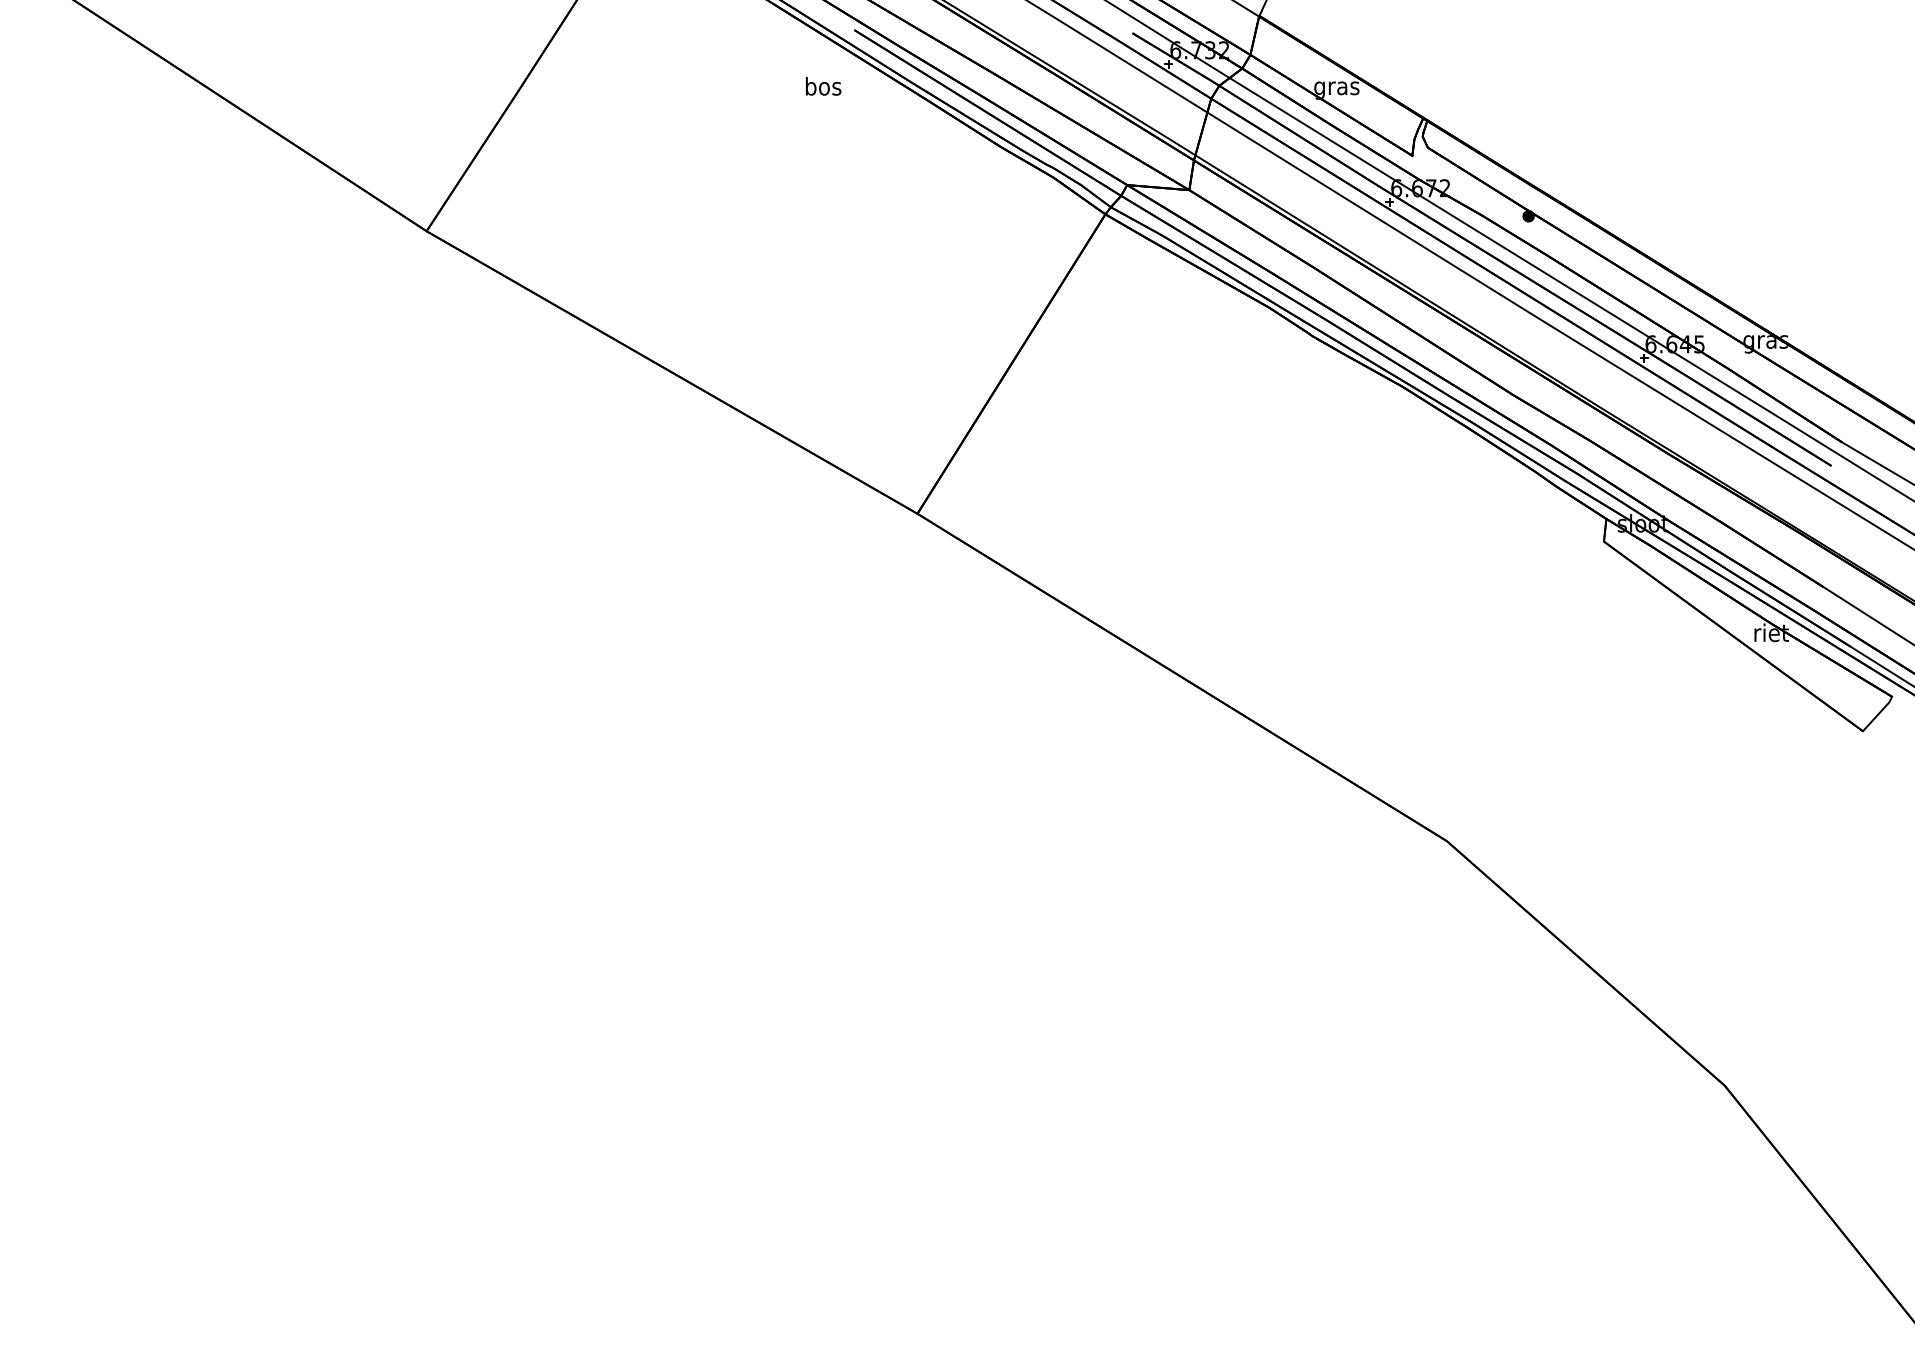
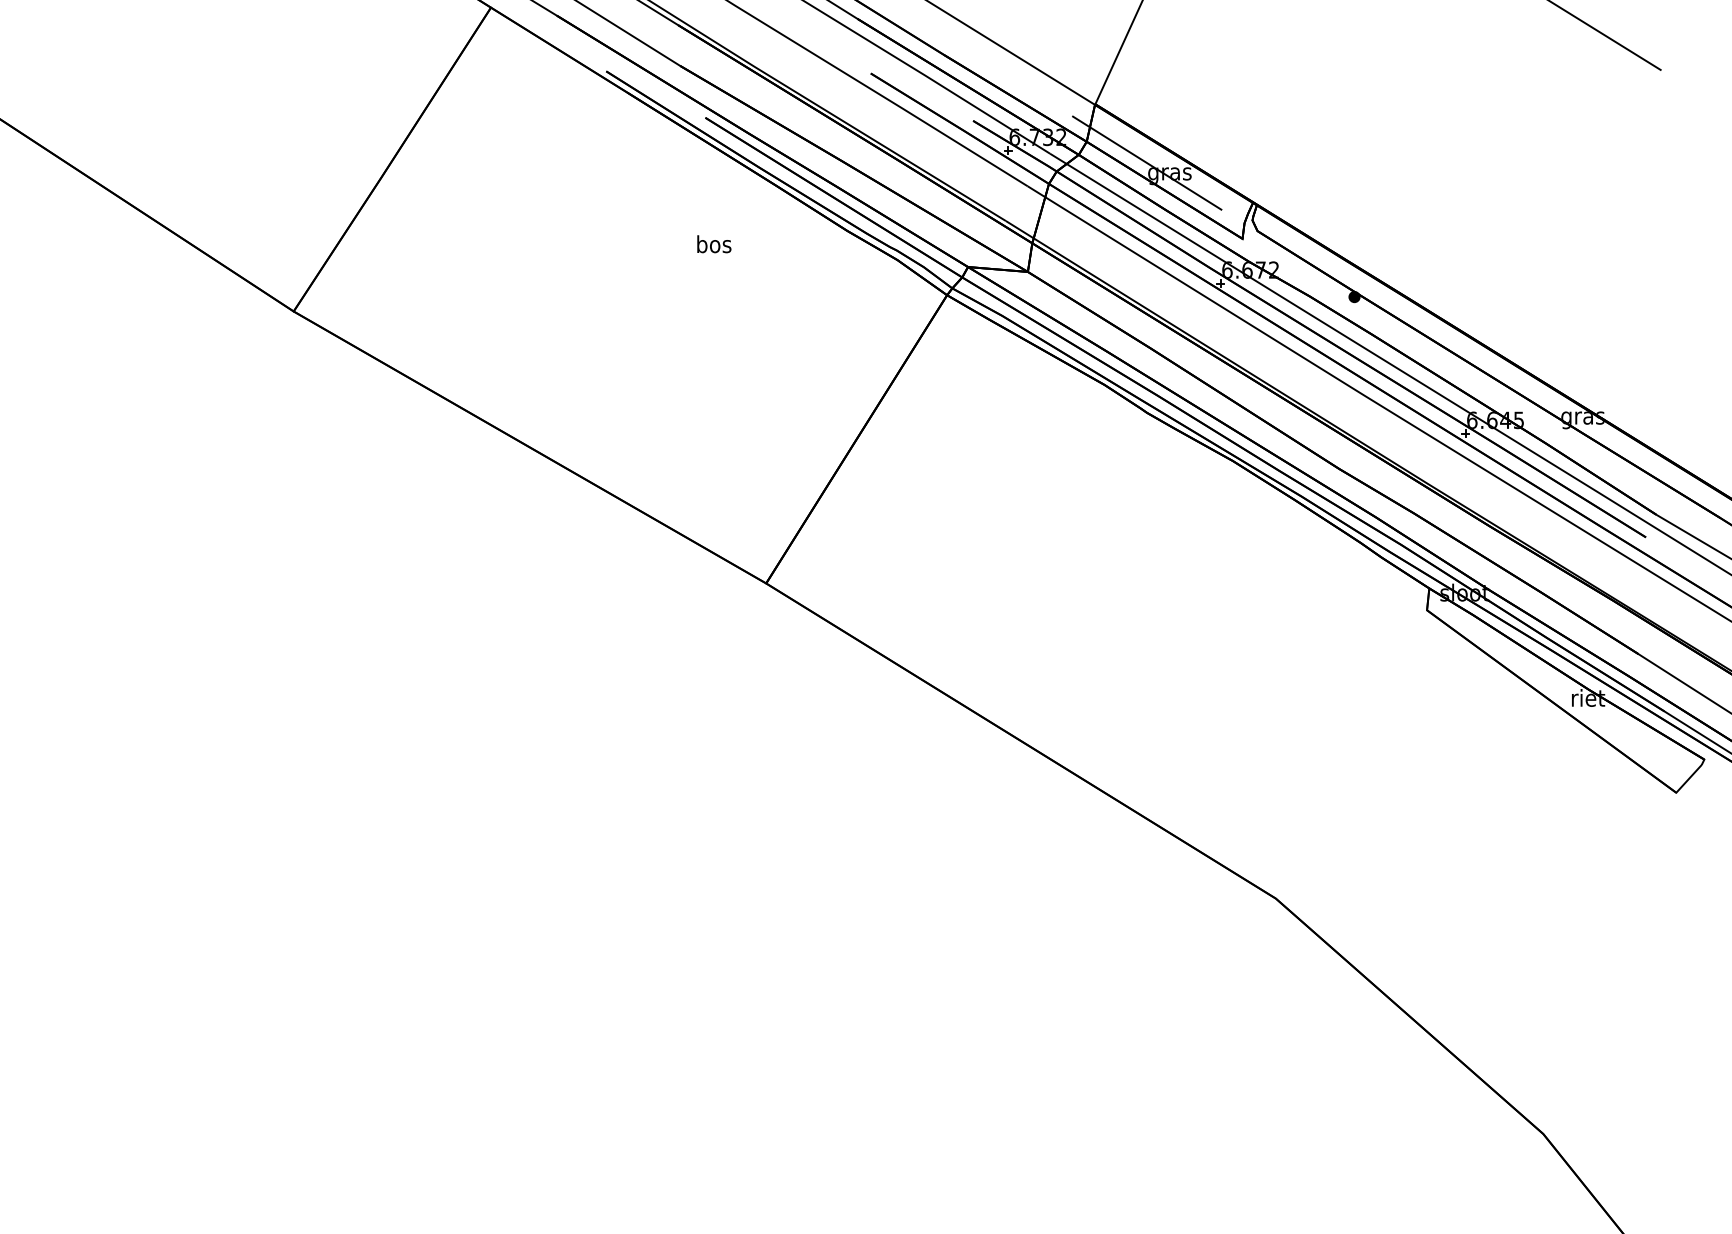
line: (1313, 76) -> (1147, 162), added
text: (823, 86) -> (714, 244), moved

